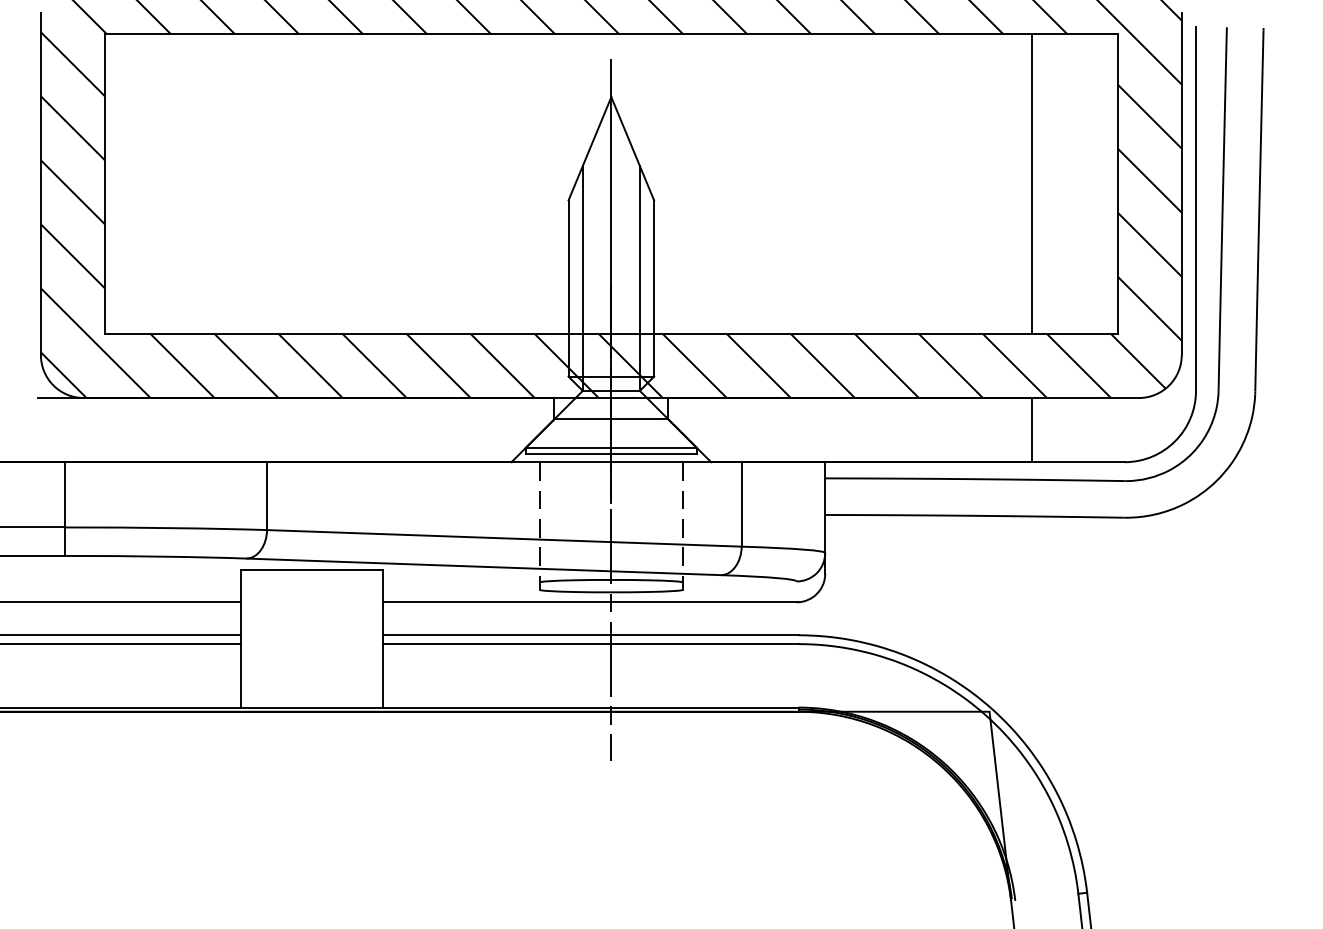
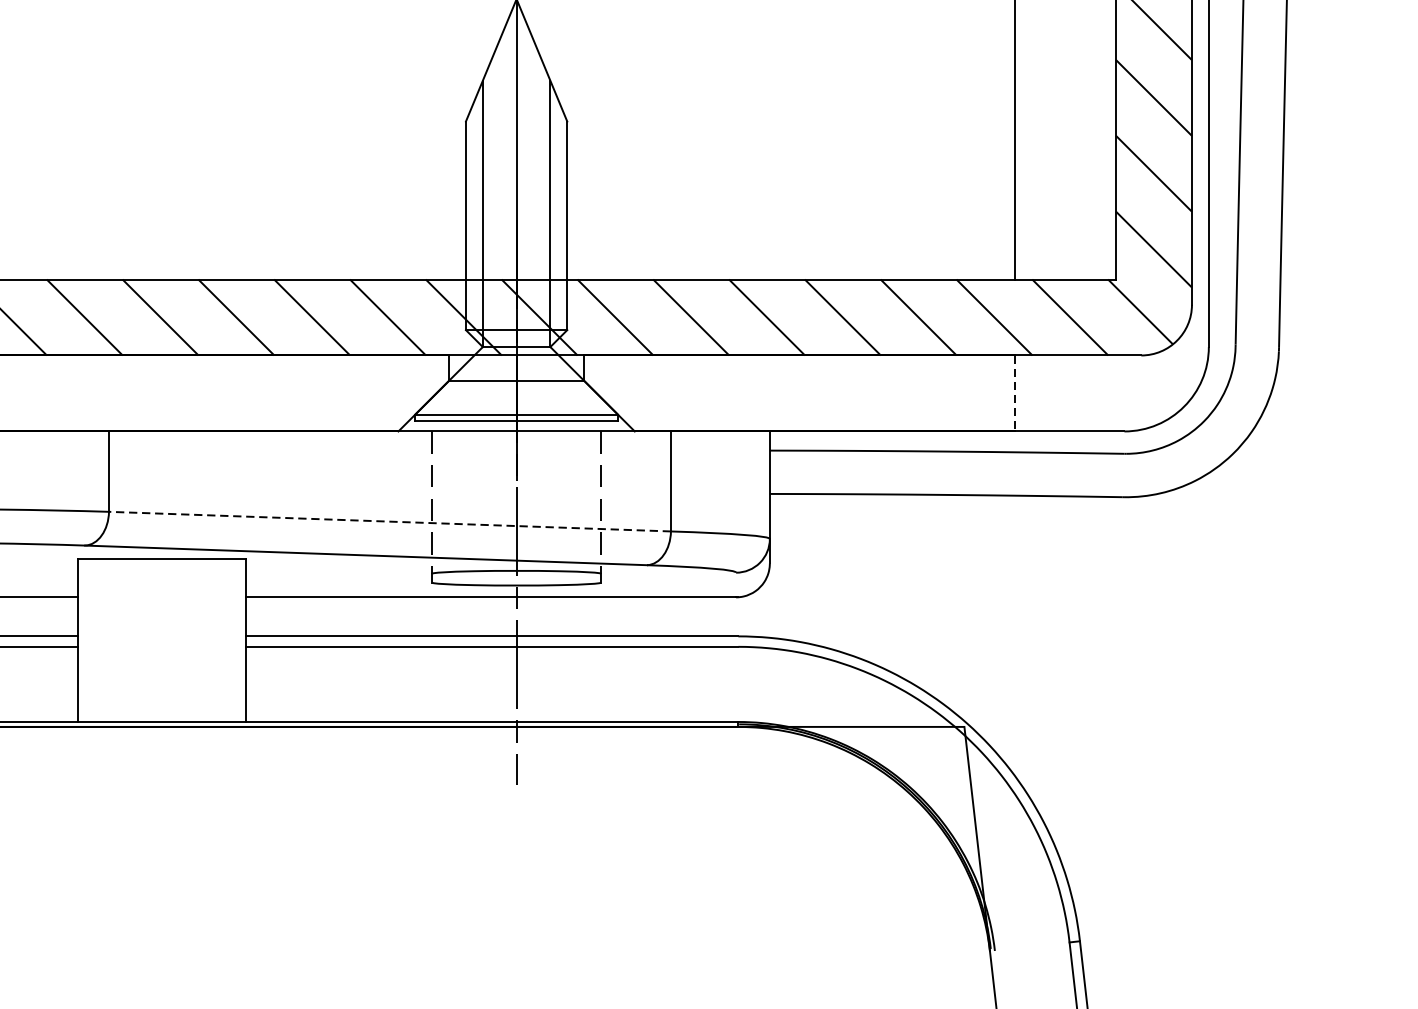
line: (1032, 430) -> (1015, 393), solid -> dashed
line: (503, 538) -> (388, 521), solid -> dashed

